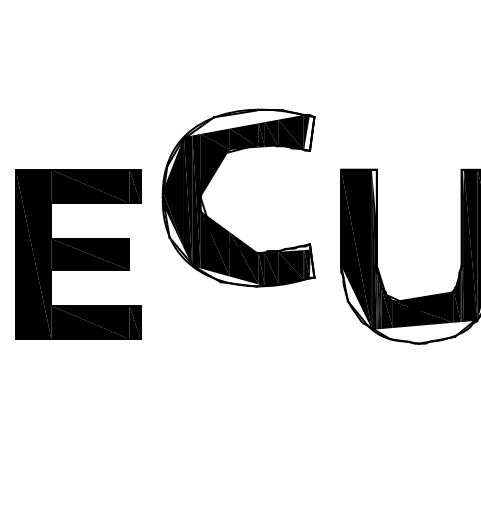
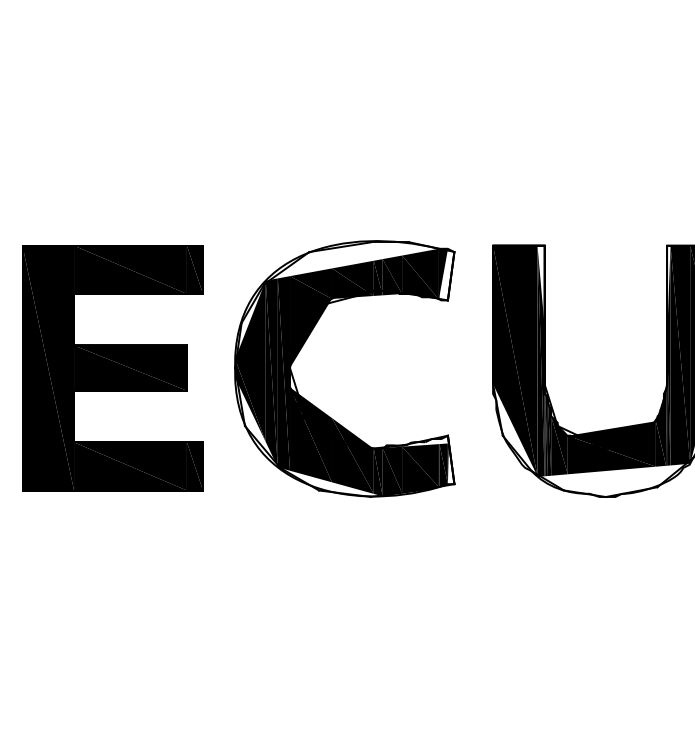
part: (212, 178) -> (307, 340), moved

